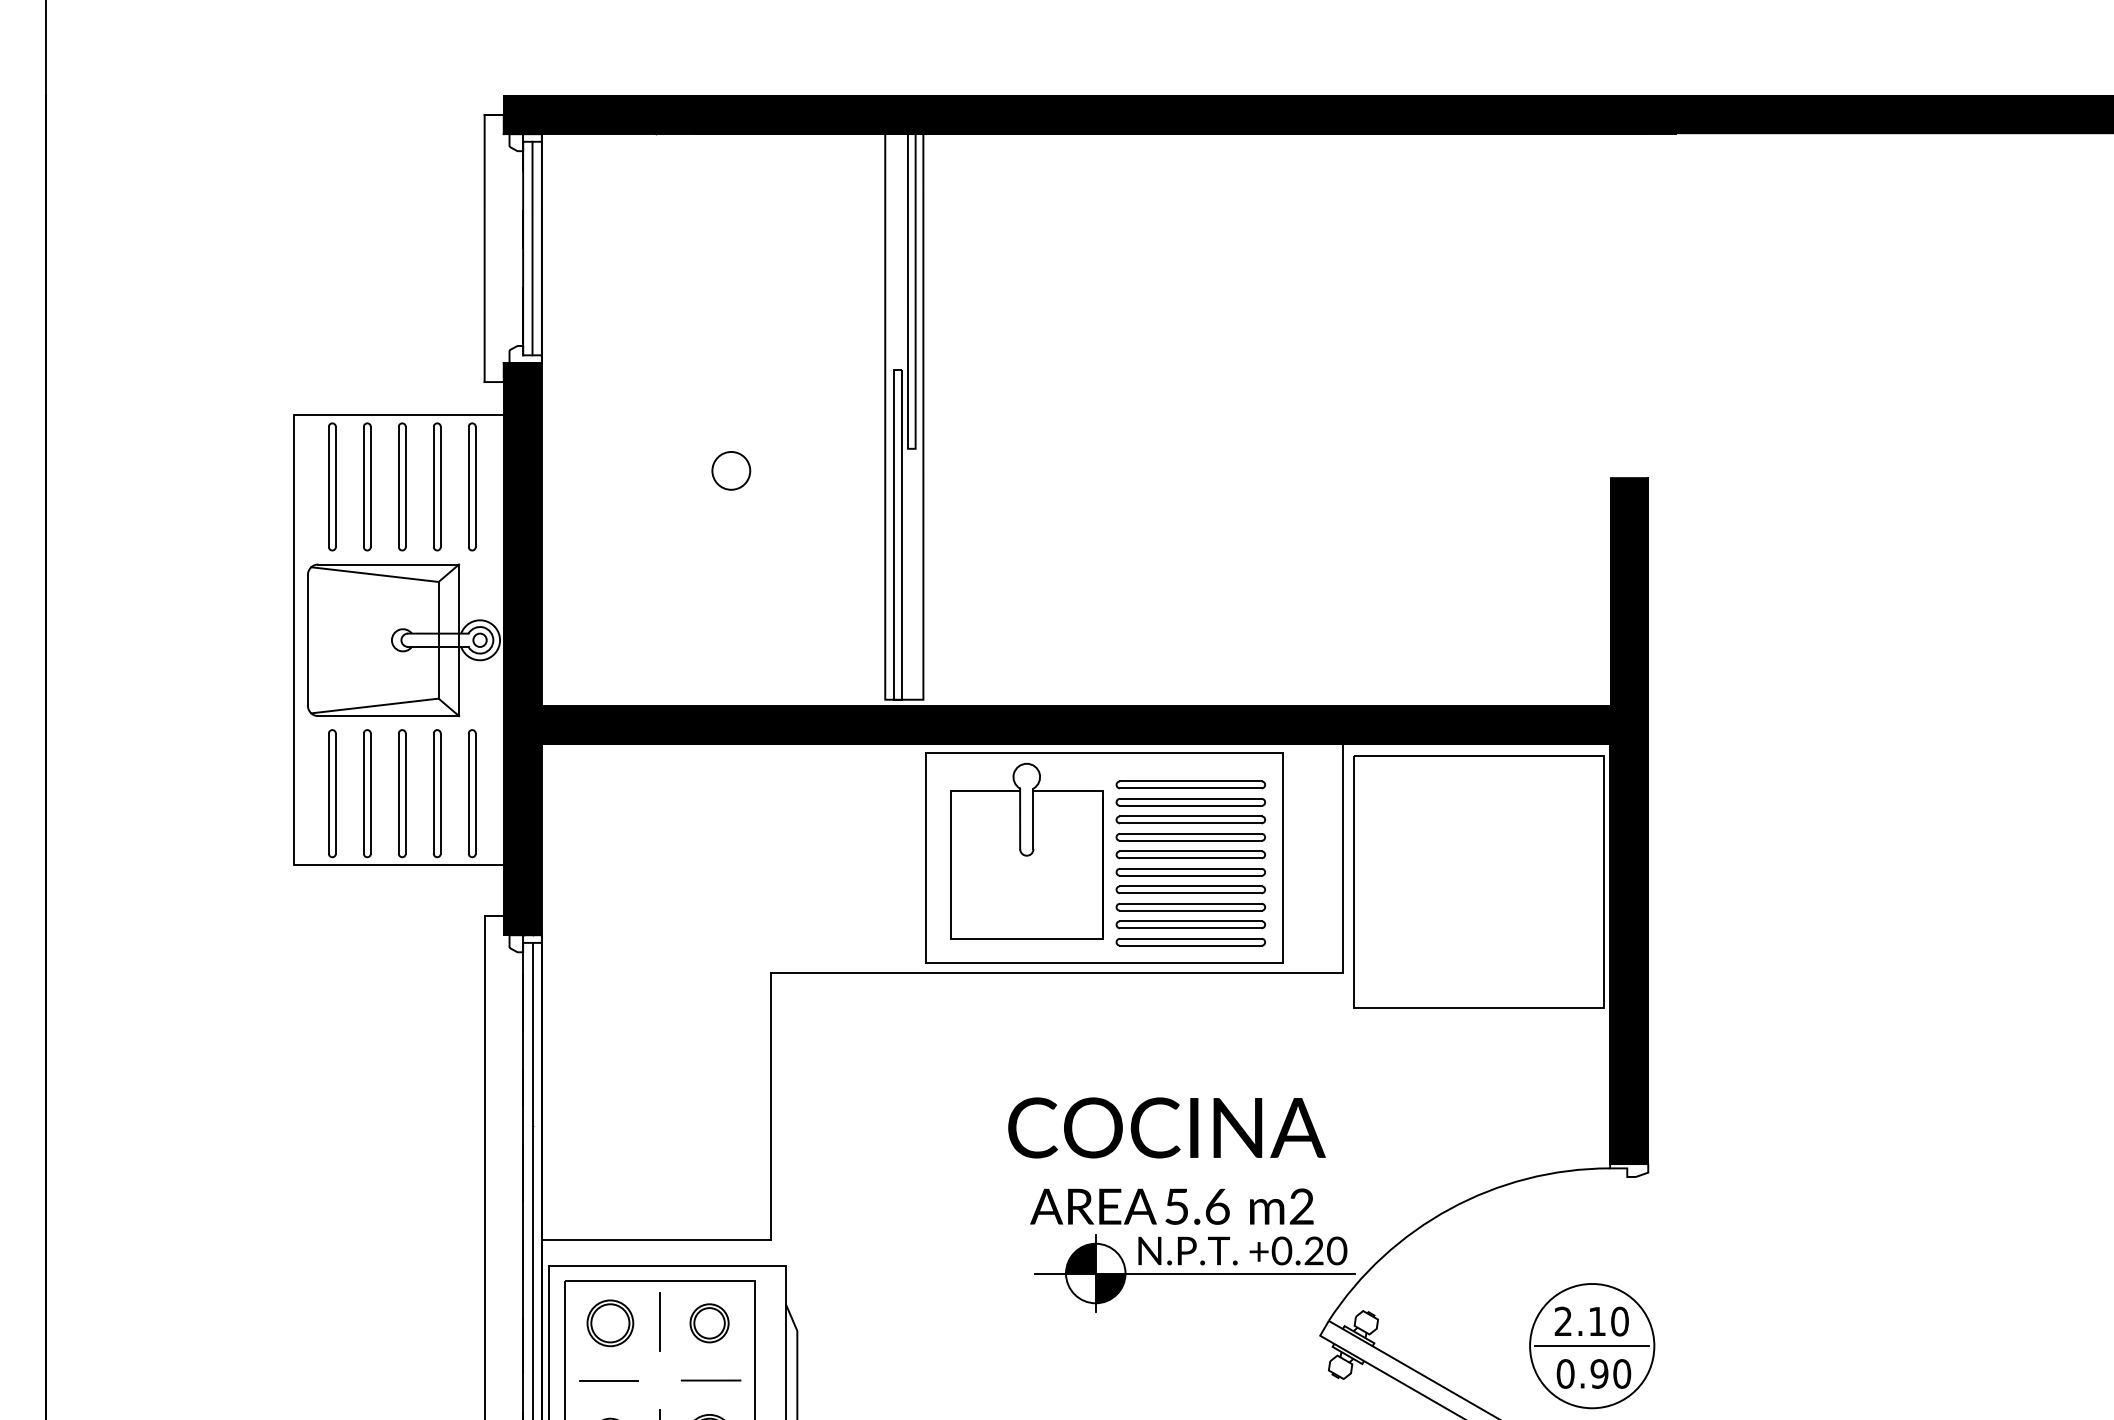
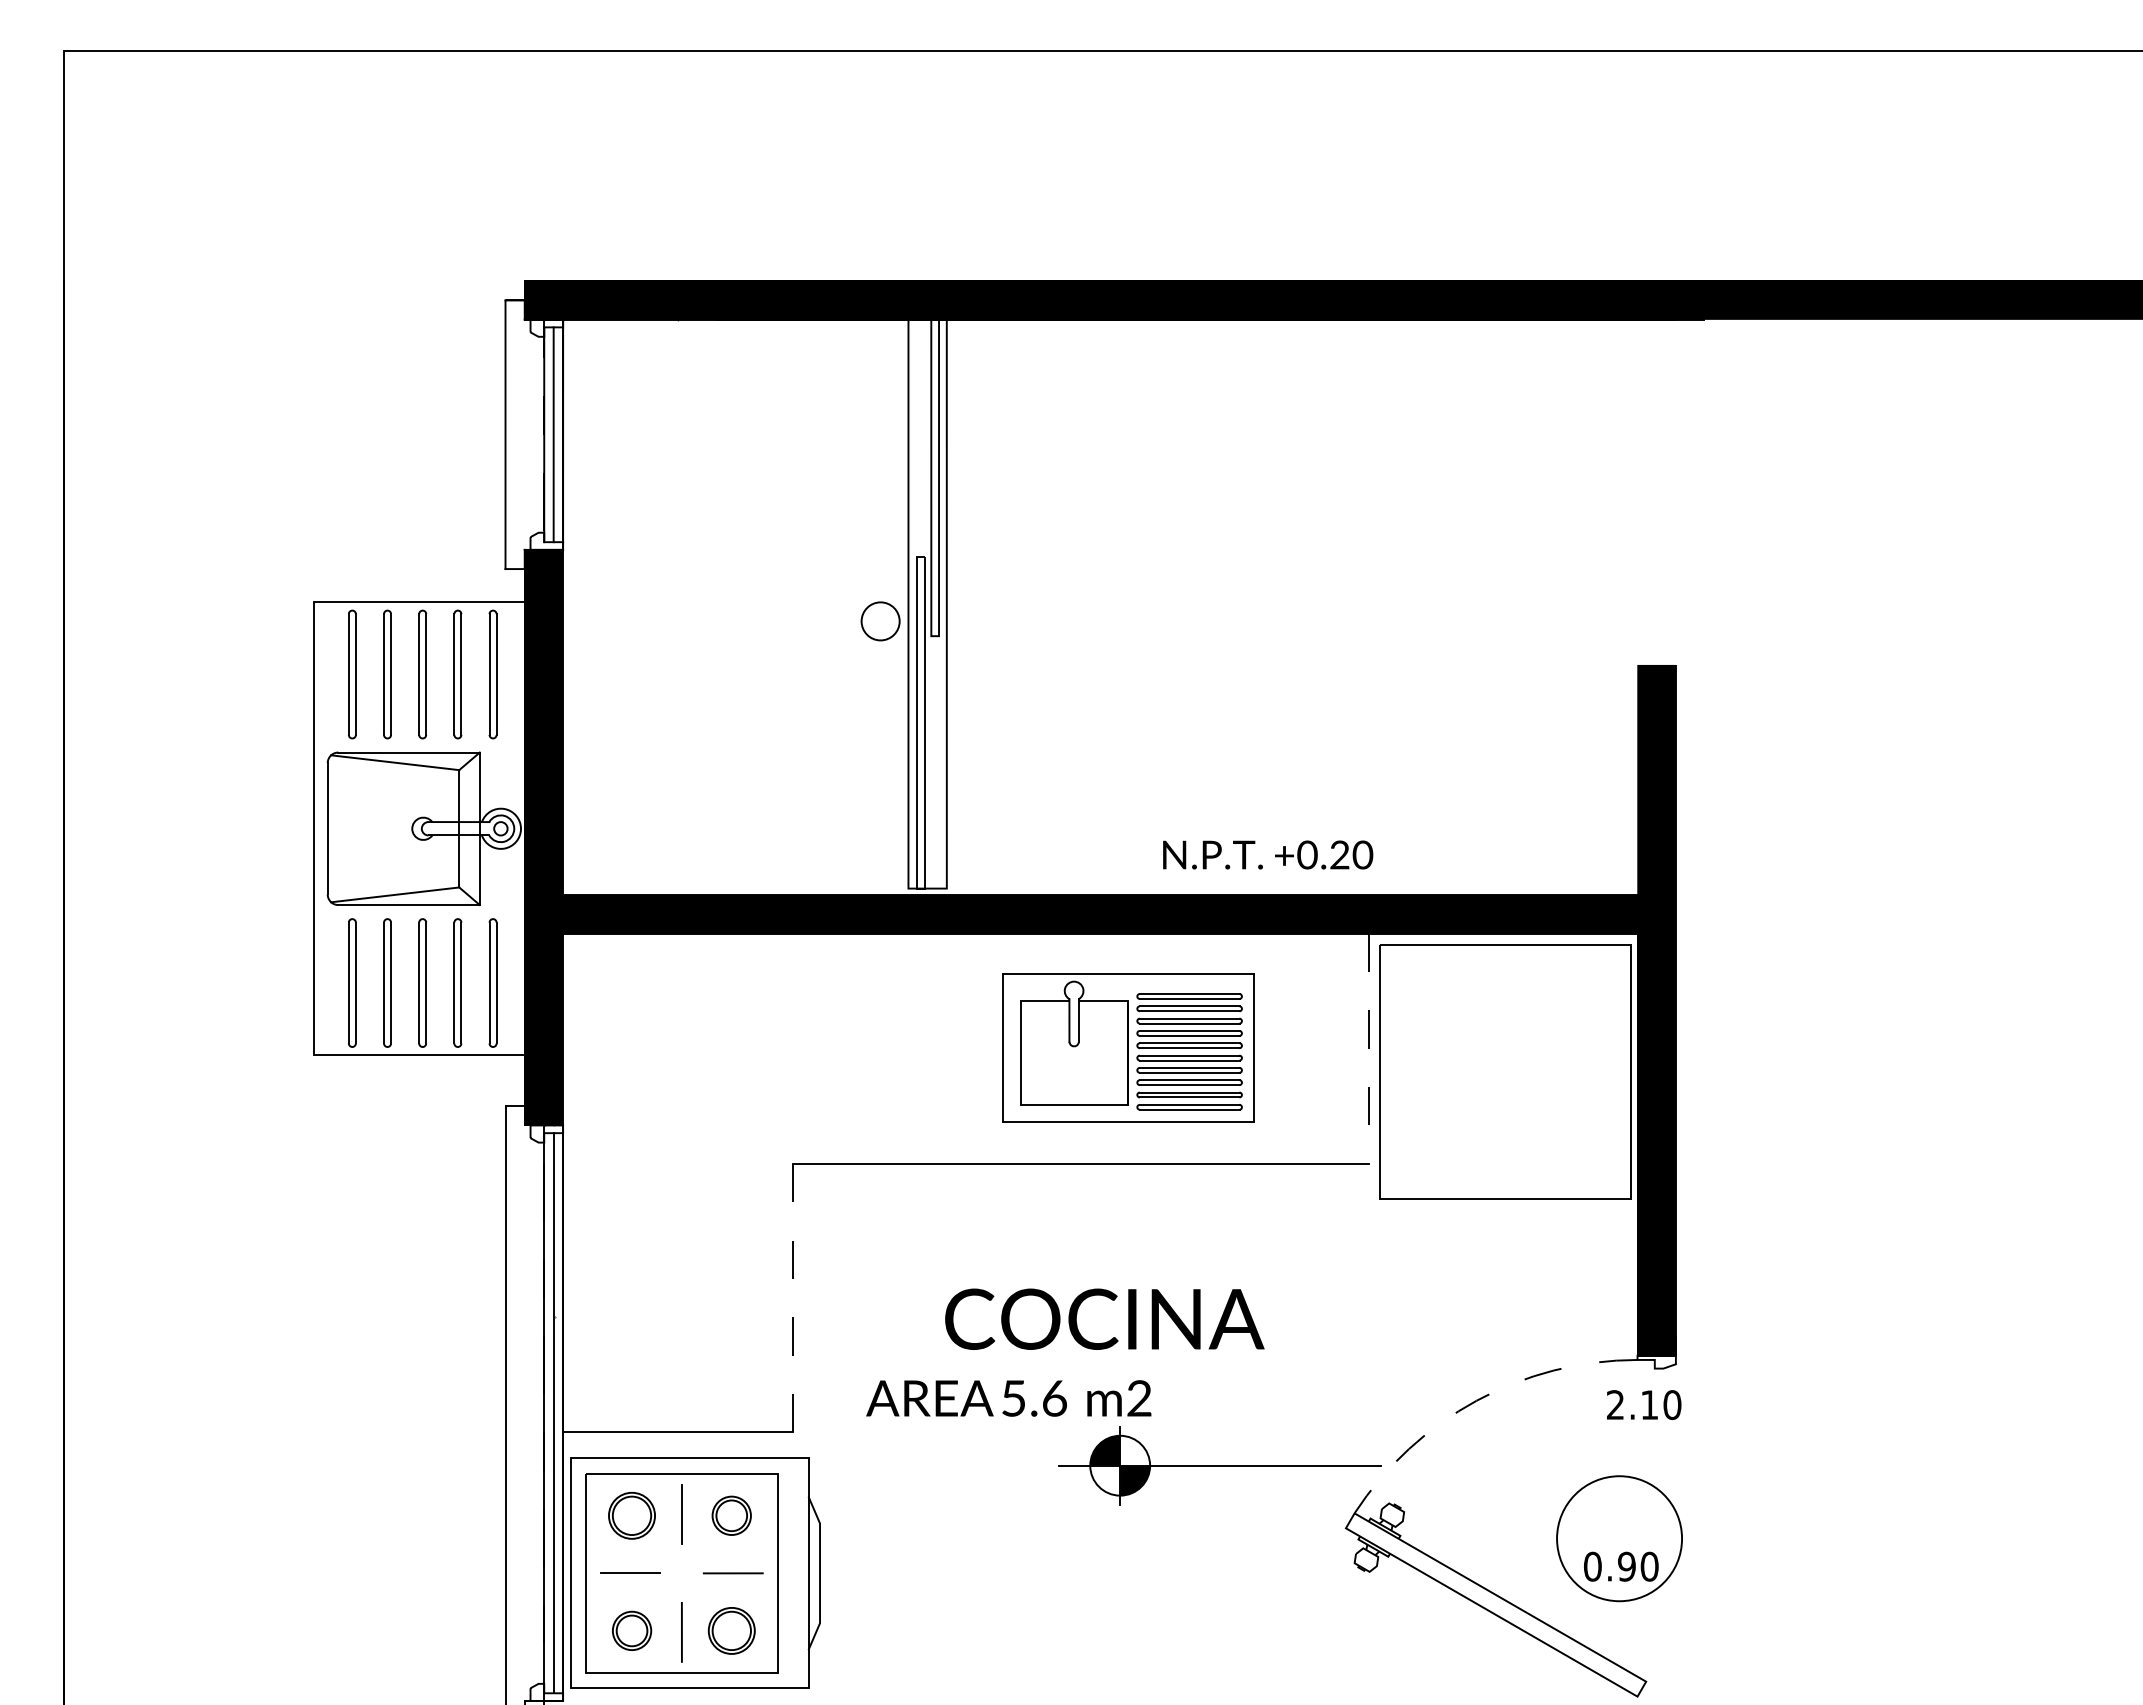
circle: (731, 470) -> (880, 621), moved
part: (1104, 858) -> (1128, 1048), size x0.7
line: (1342, 859) -> (1368, 1049), solid -> dashed
line: (770, 1106) -> (793, 1297), solid -> dashed
text: (1166, 1127) -> (1104, 1318), moved
text: (1171, 1206) -> (1008, 1398), moved
arc: (1449, 1208) -> (1476, 1400), solid -> dashed
text: (1243, 1250) -> (1268, 854), moved
text: (1592, 1321) -> (1644, 1404), moved
line: (1592, 1345) -> (1619, 1538), removed

